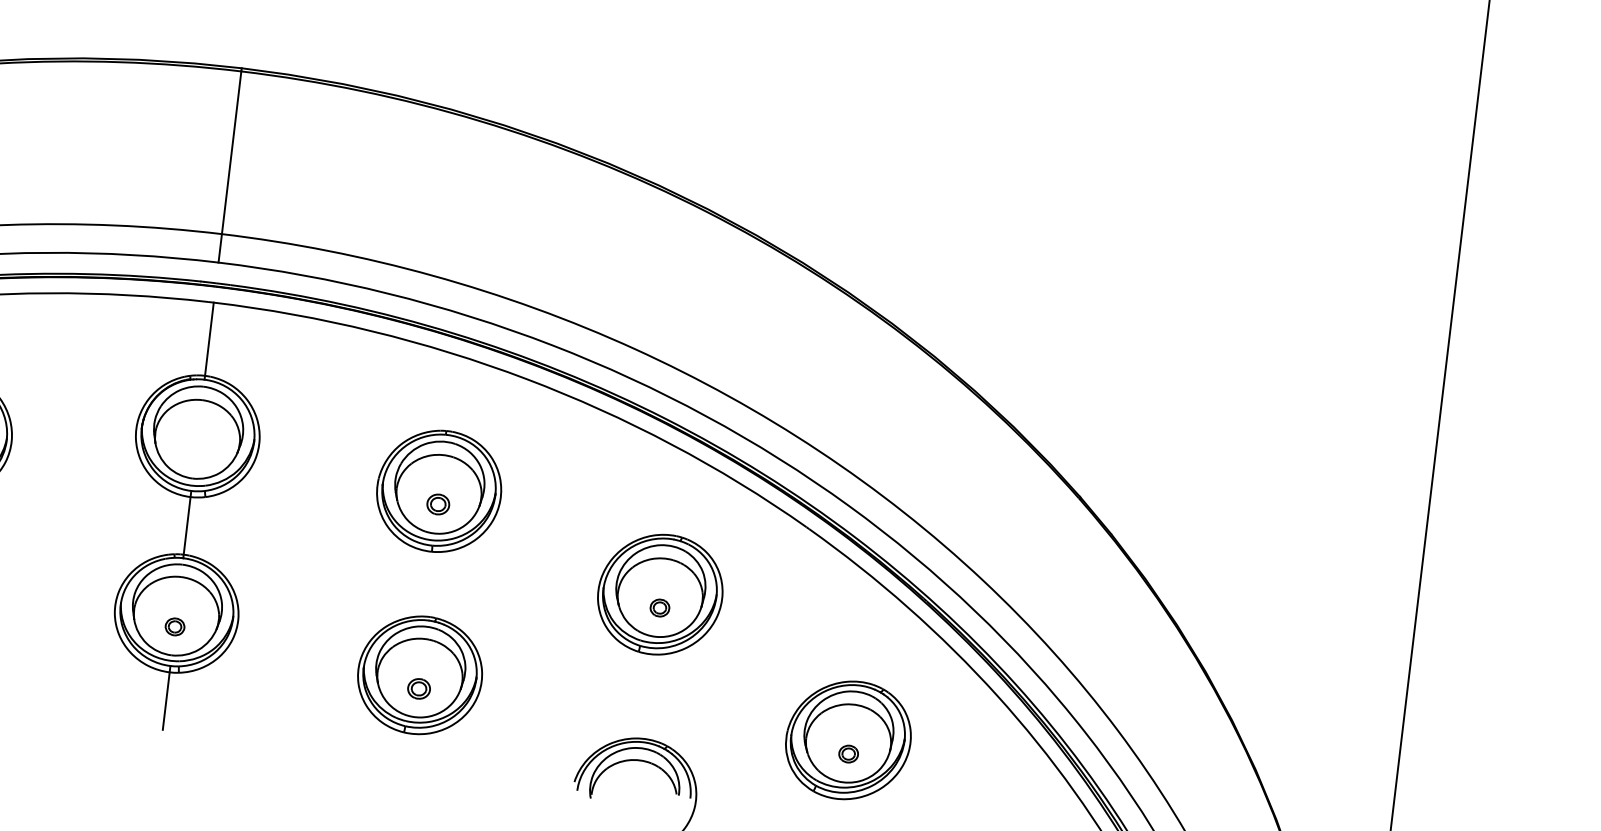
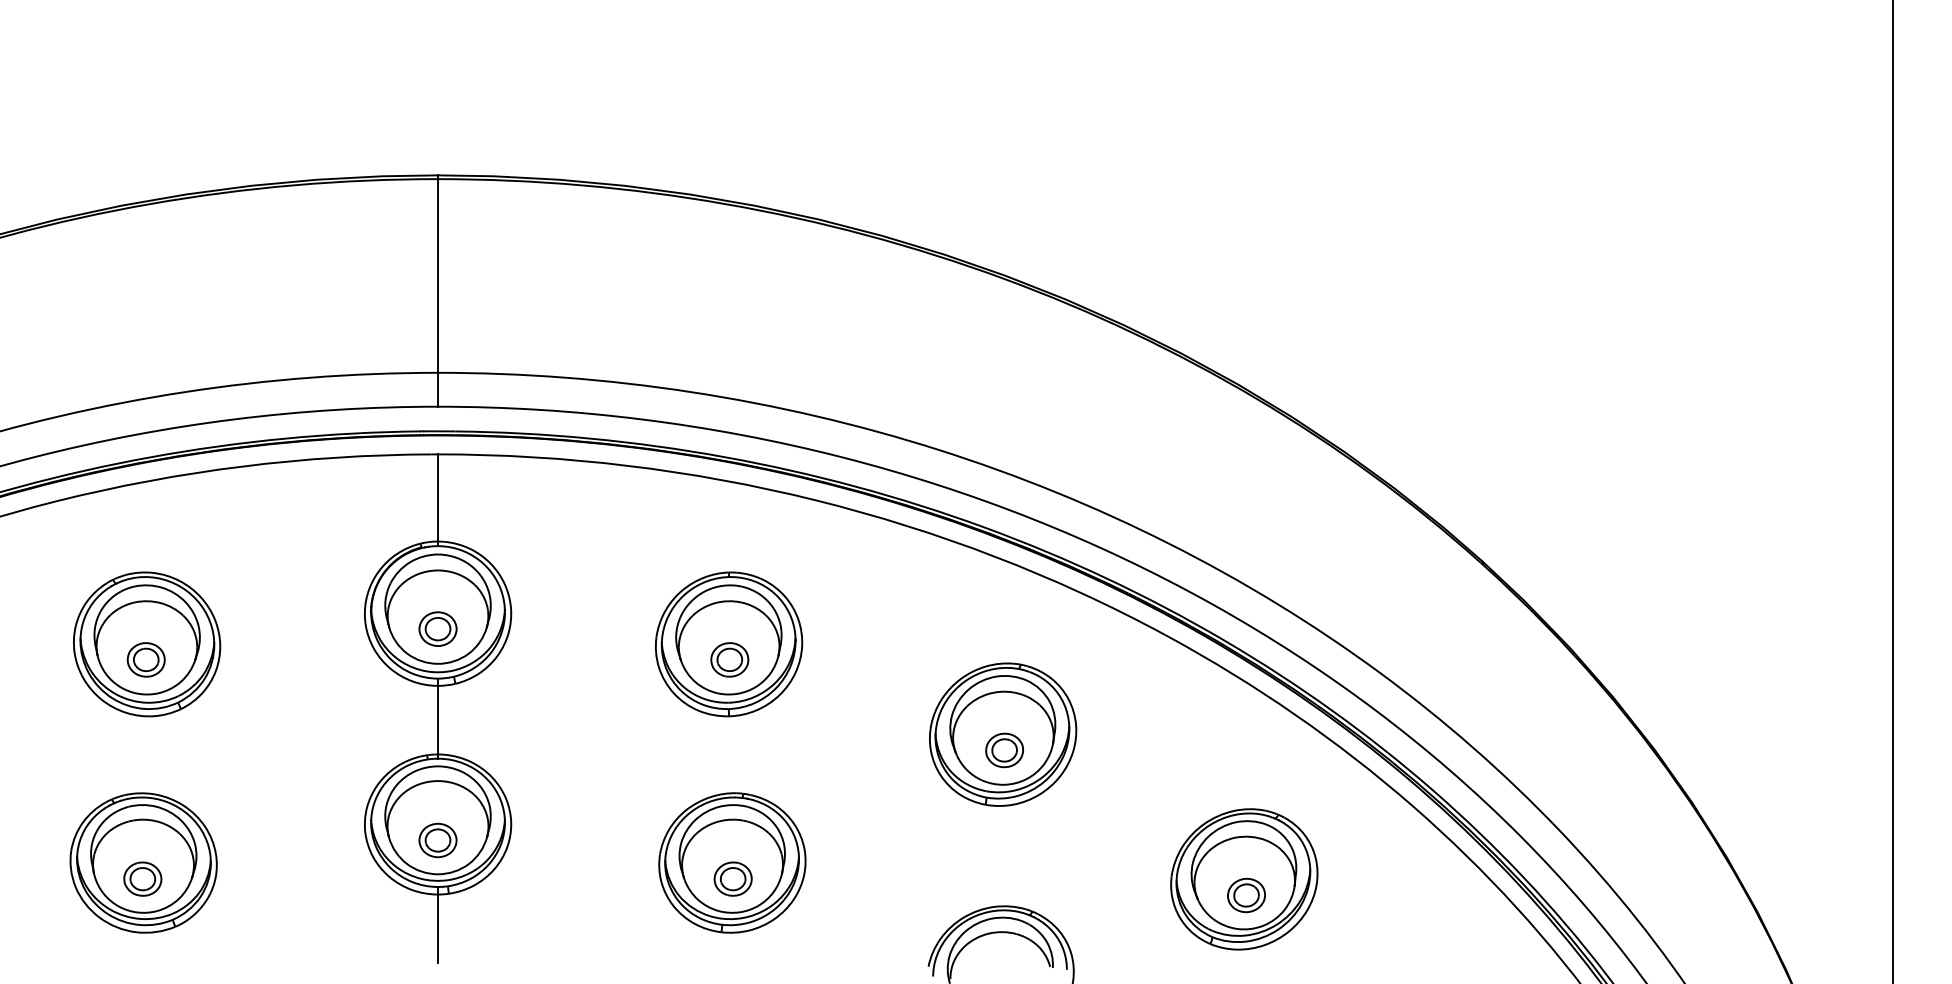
part: (195, 448) -> (437, 628), added
part: (438, 504) -> (729, 659), size x1.43
part: (659, 608) -> (1004, 750), size x1.67
part: (174, 626) -> (437, 840), size x1.67
part: (418, 688) -> (732, 878), size x1.43
part: (848, 754) -> (1246, 895), size x1.67

